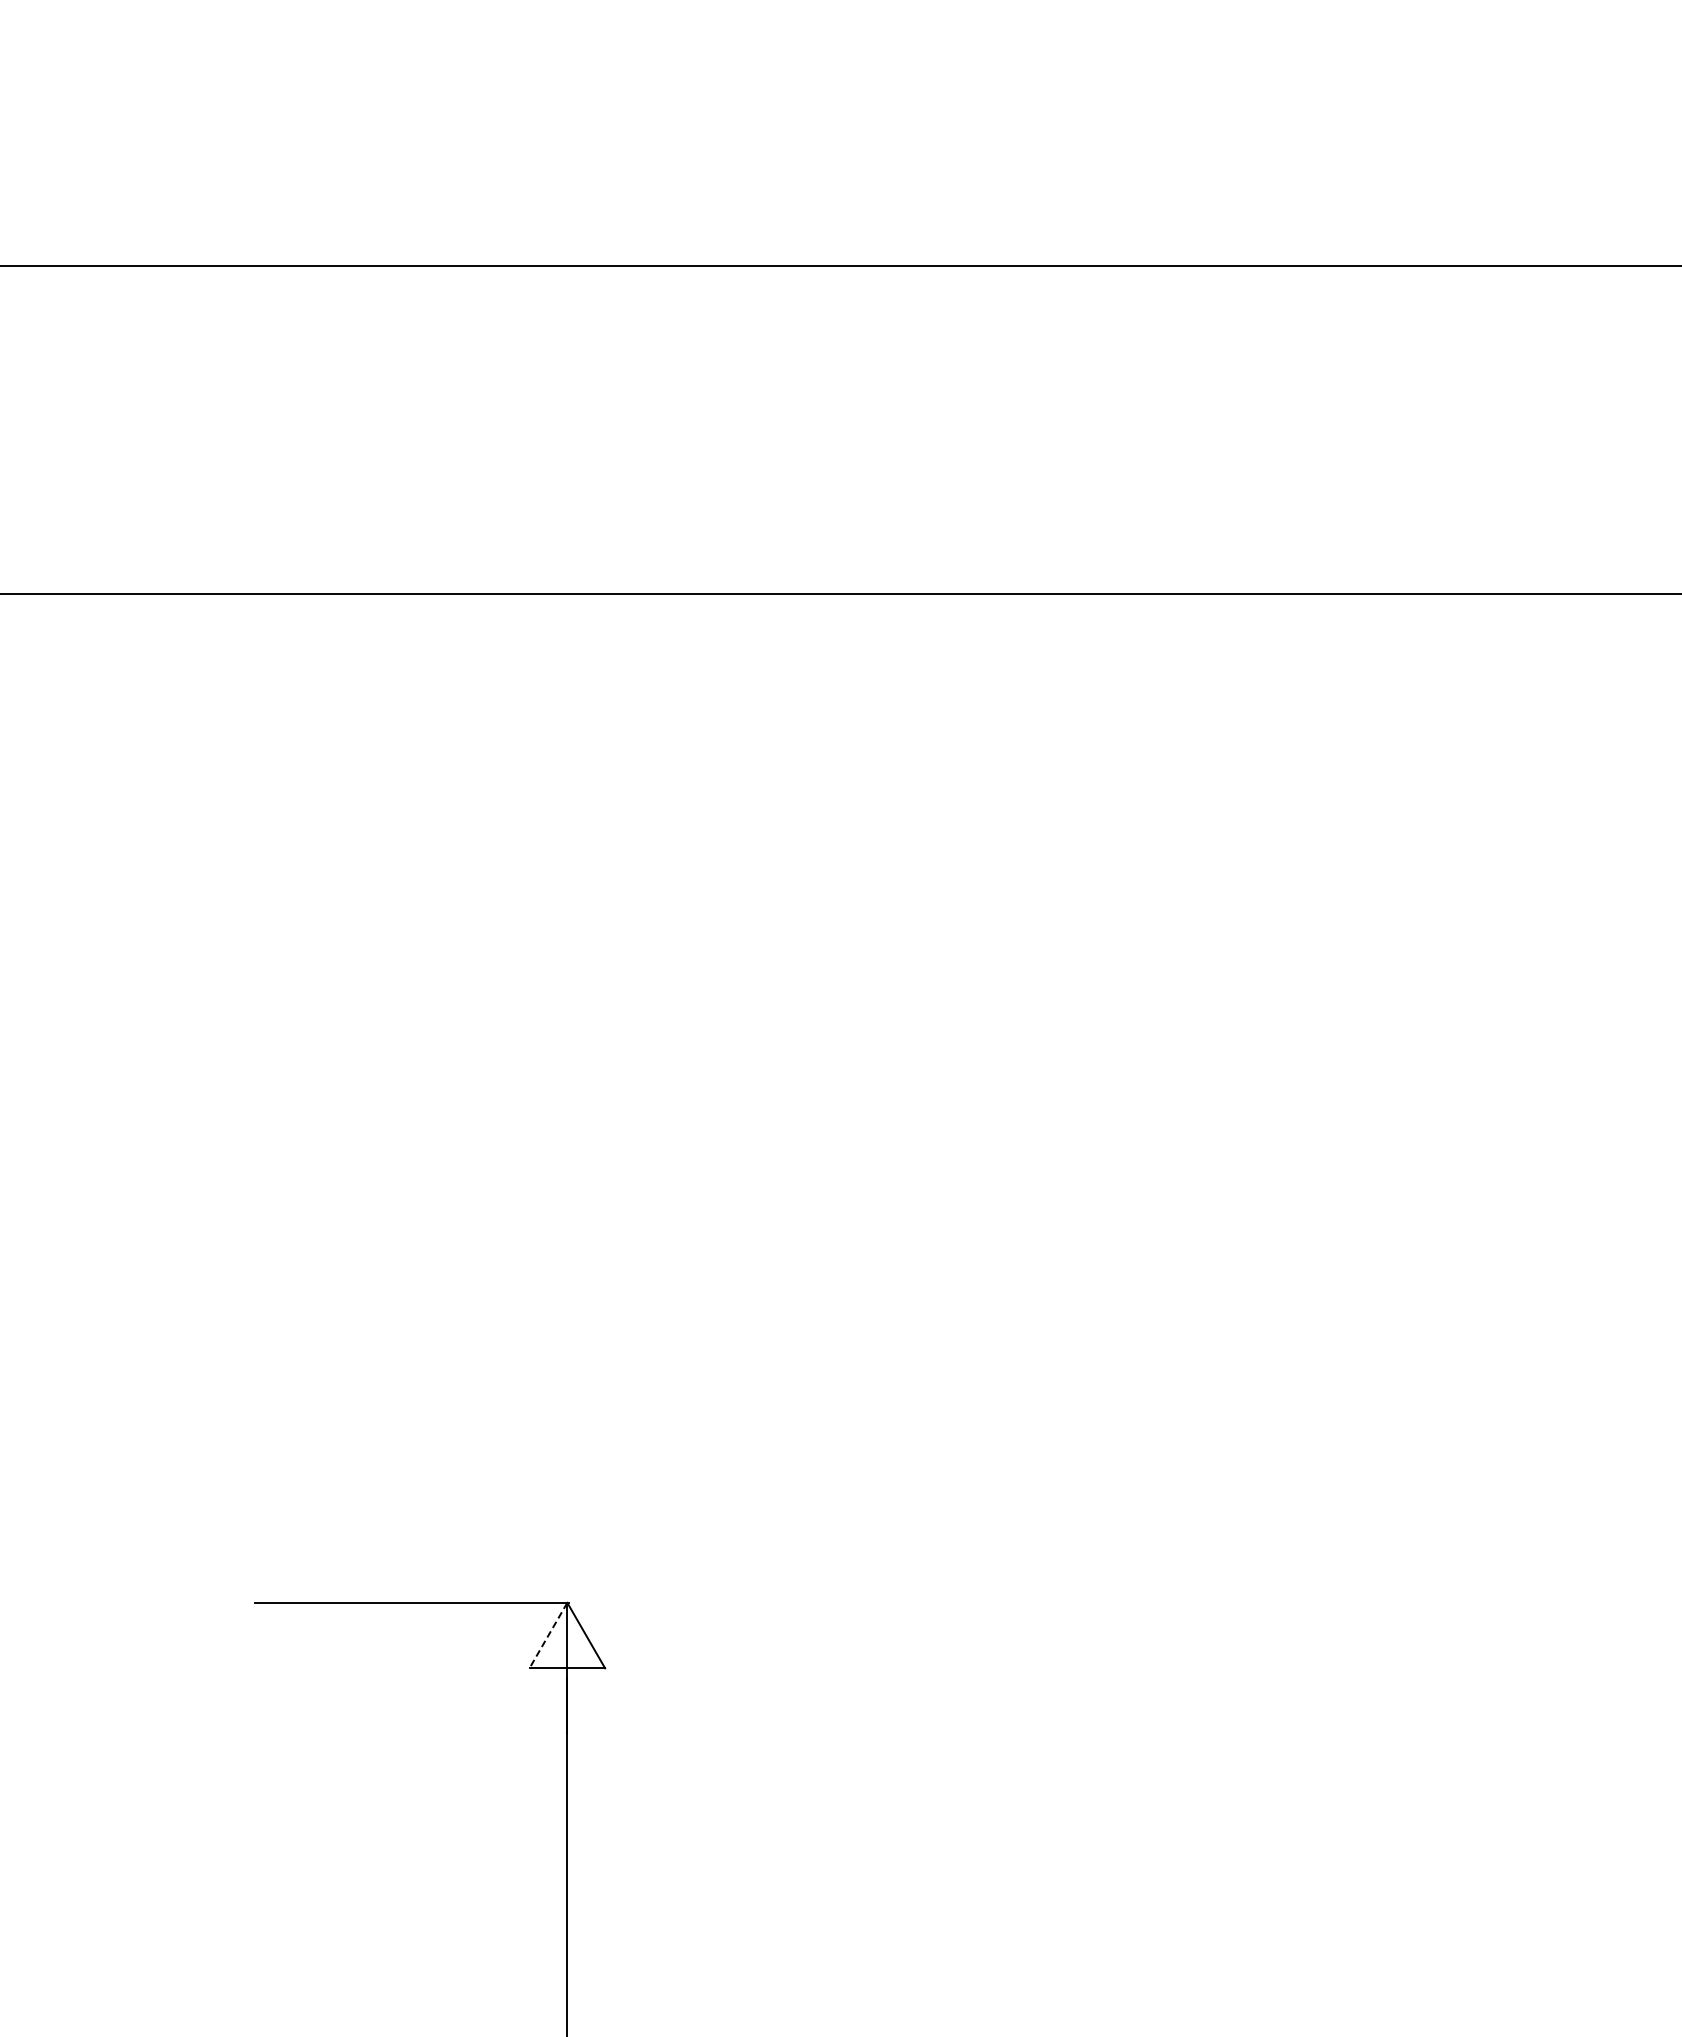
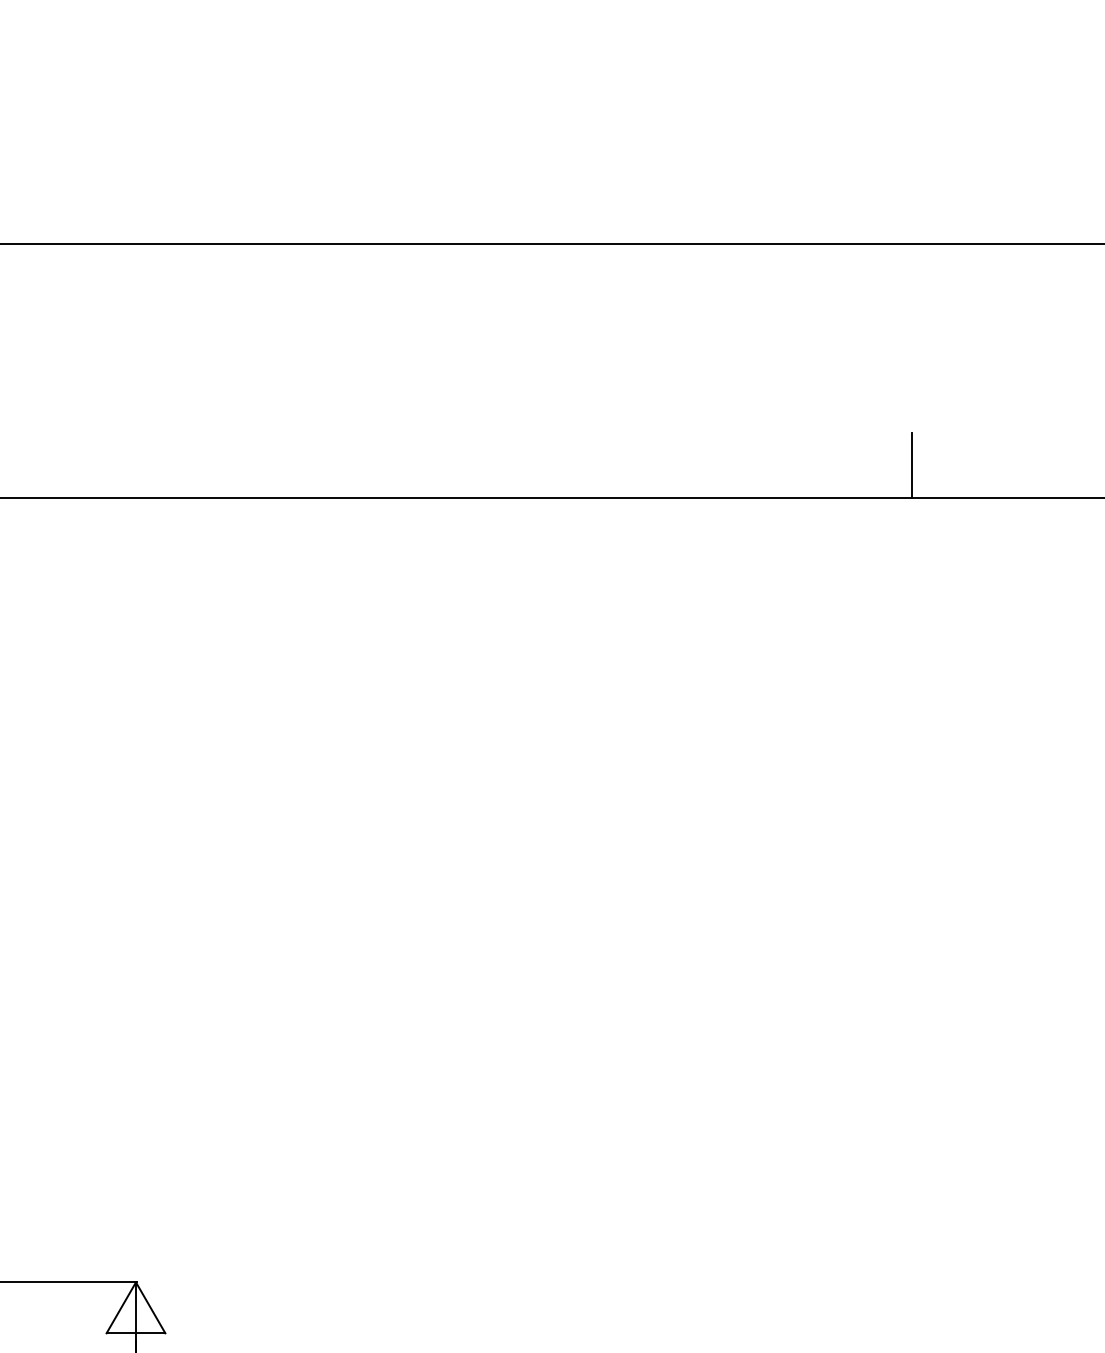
line: (1566, 551) -> (912, 465), added
line: (548, 1635) -> (121, 1307), dashed -> solid

